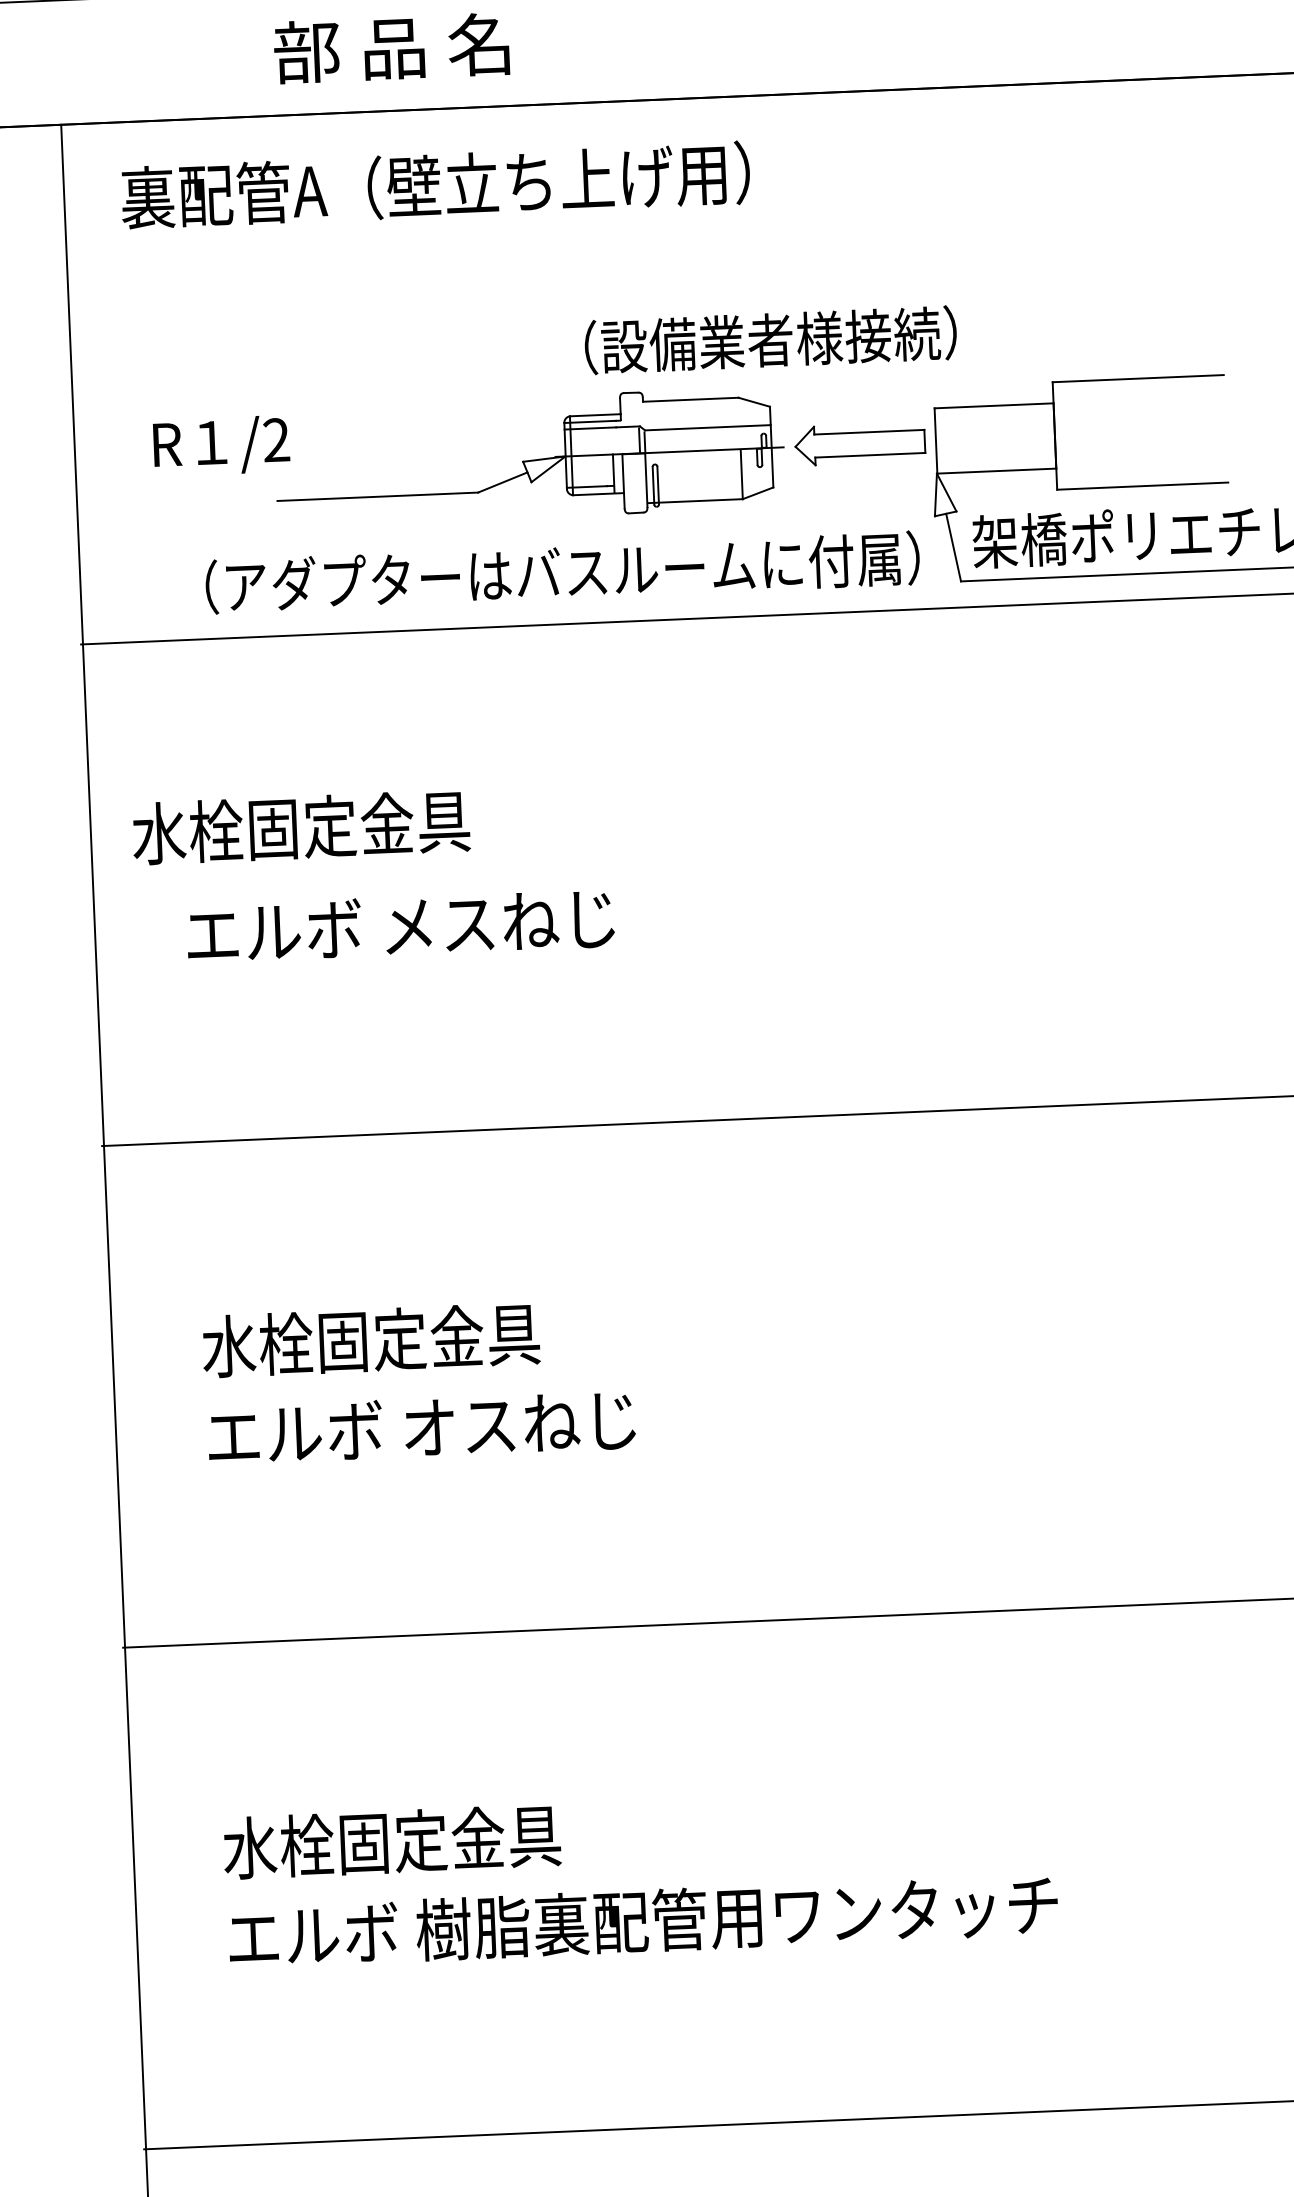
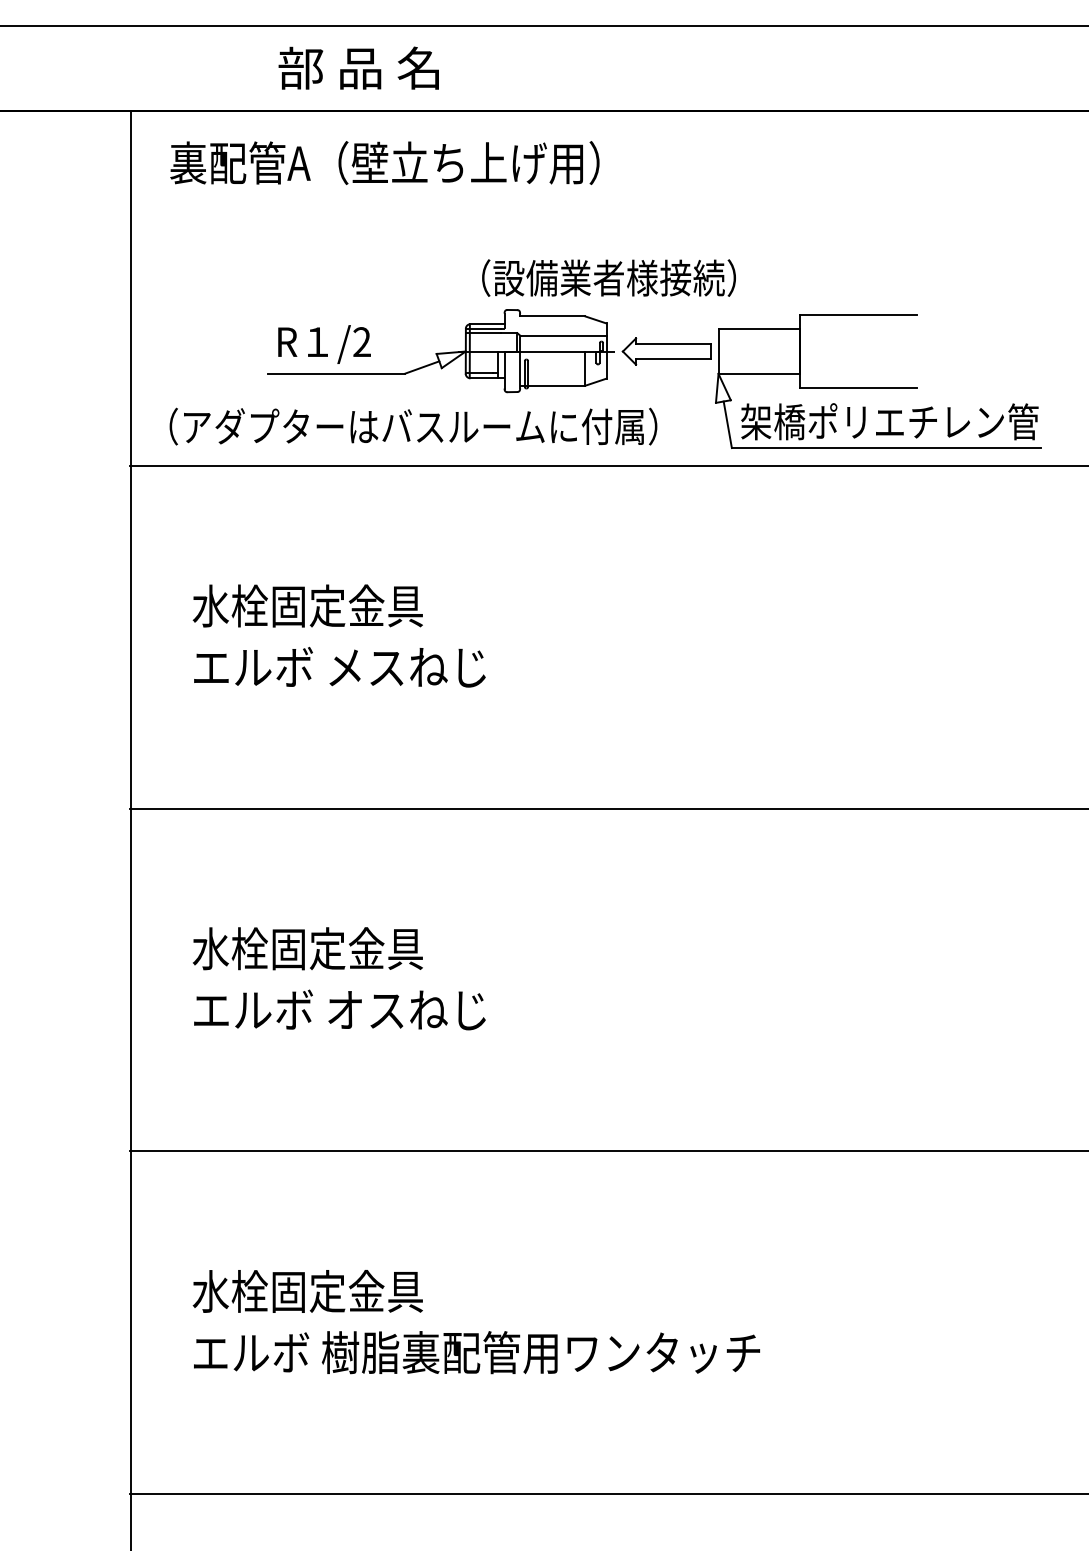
text: (221, 445) -> (324, 344), moved
text: (562, 572) -> (413, 426), moved
text: (300, 826) -> (307, 605), moved

